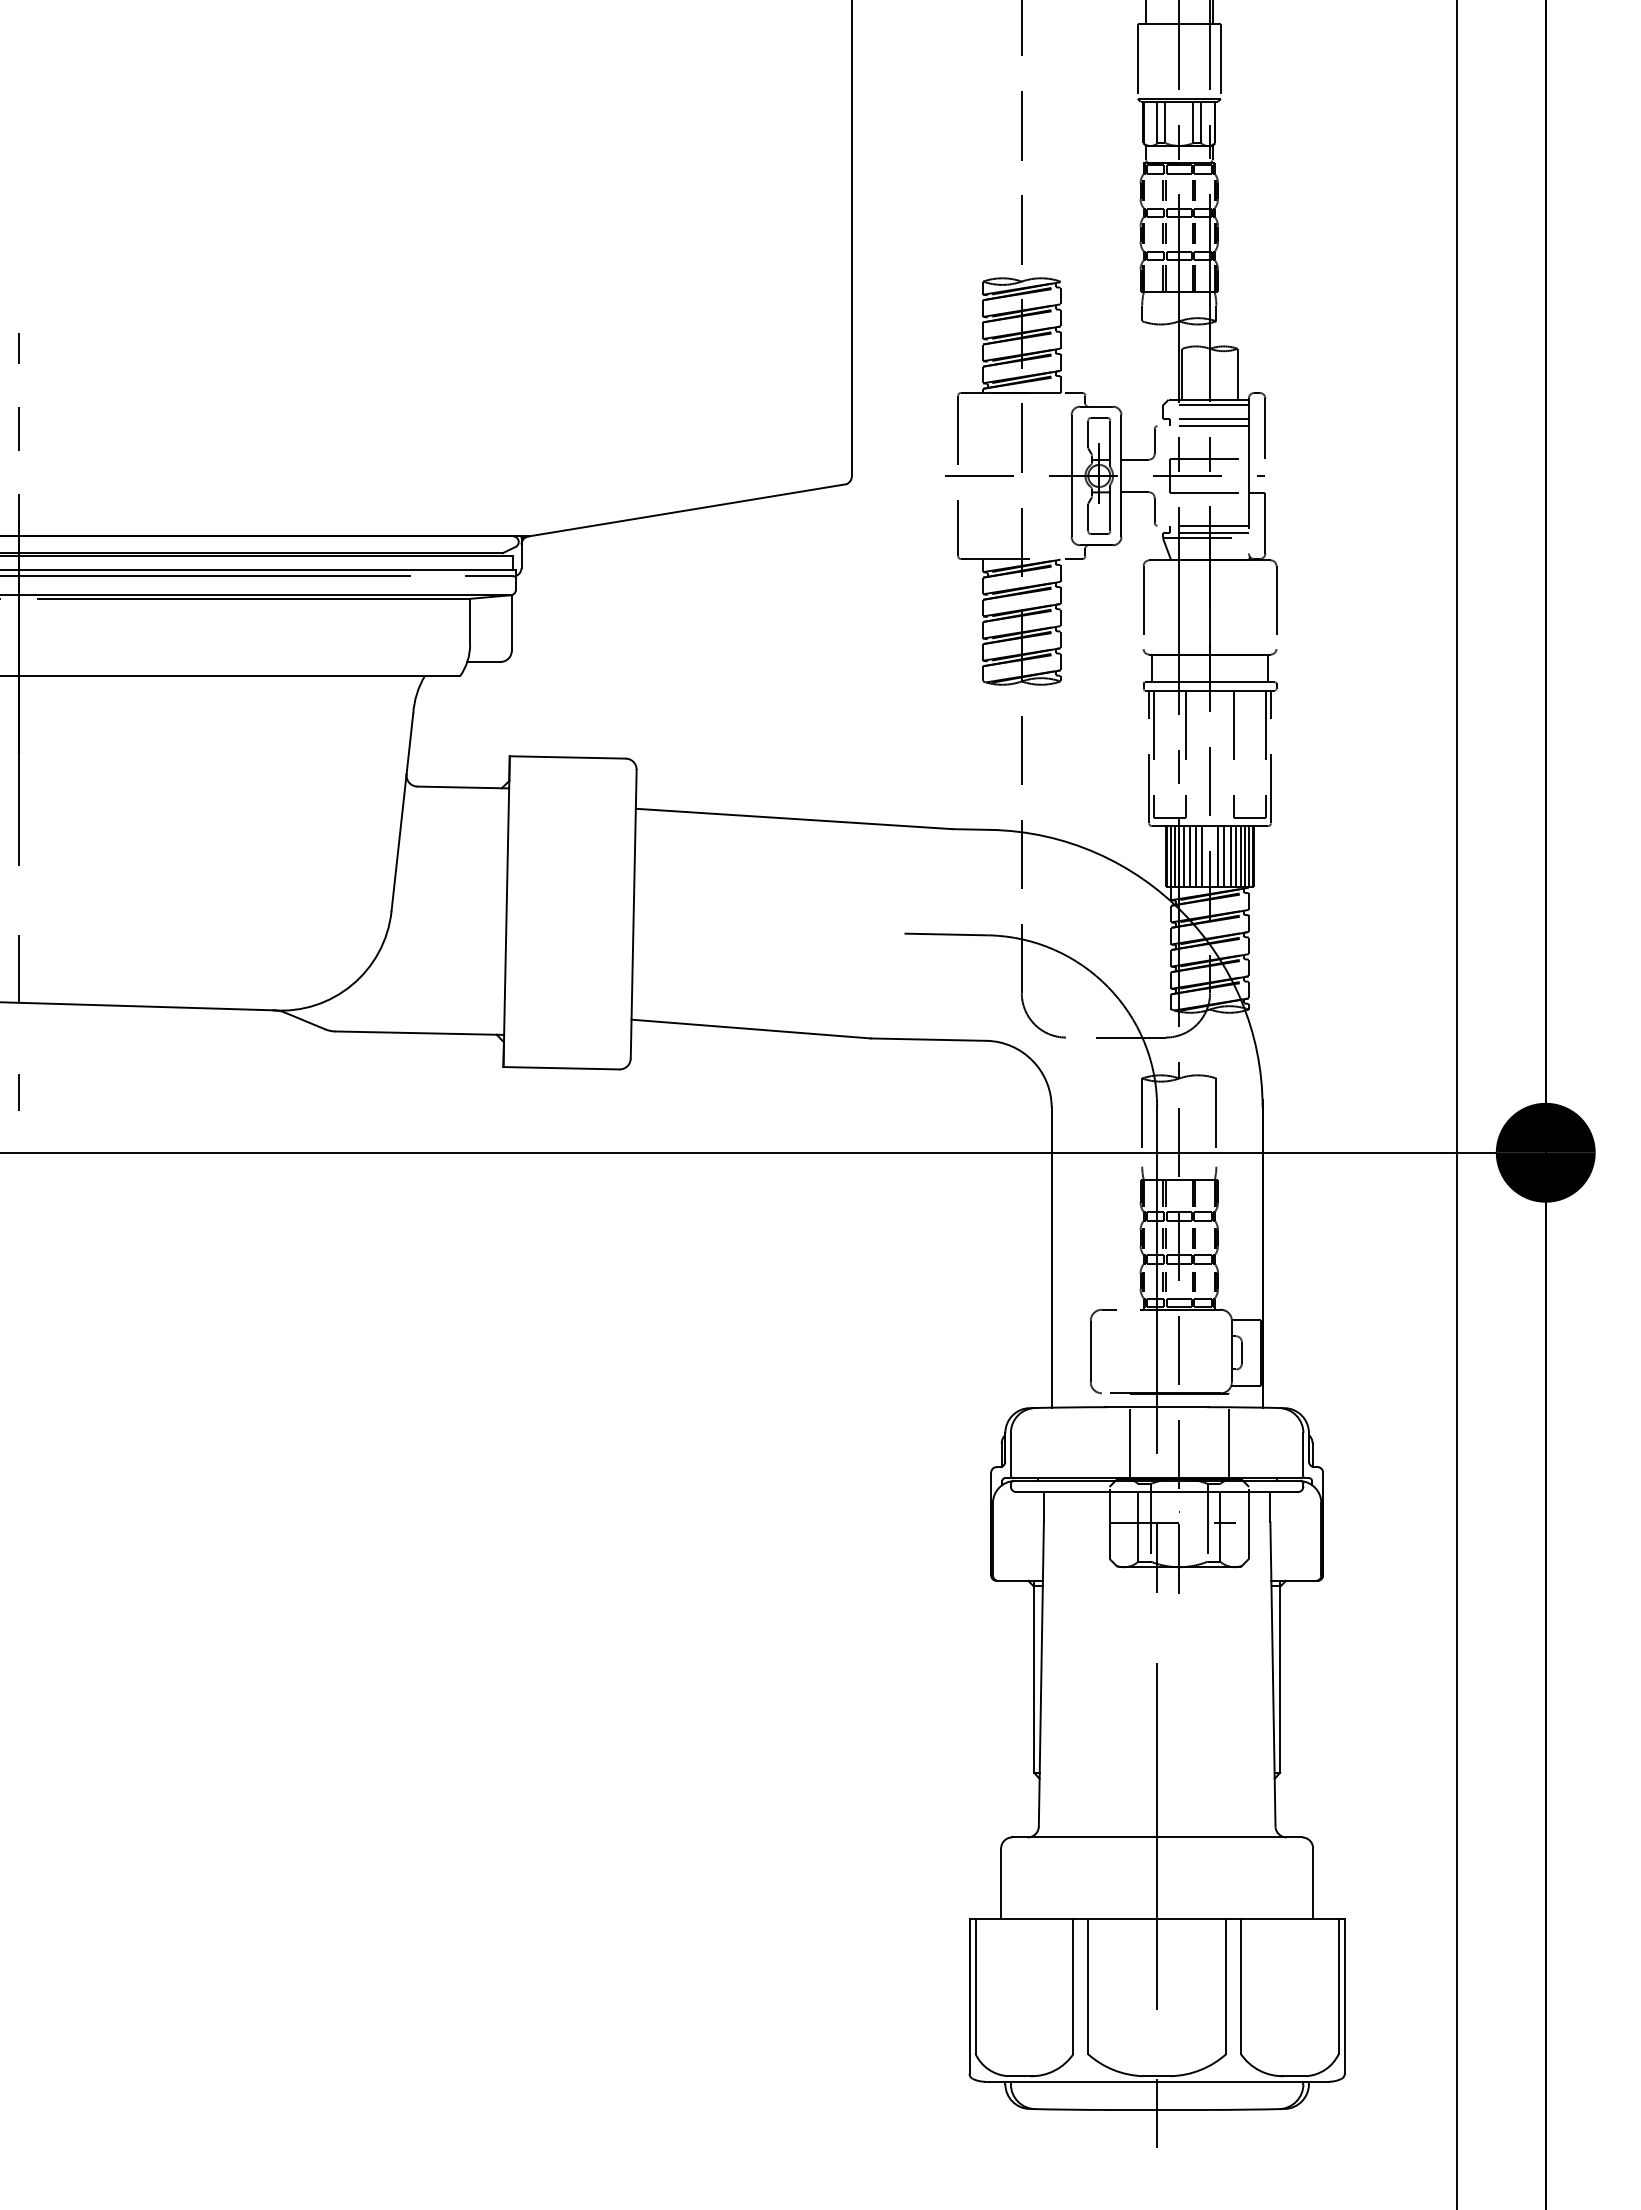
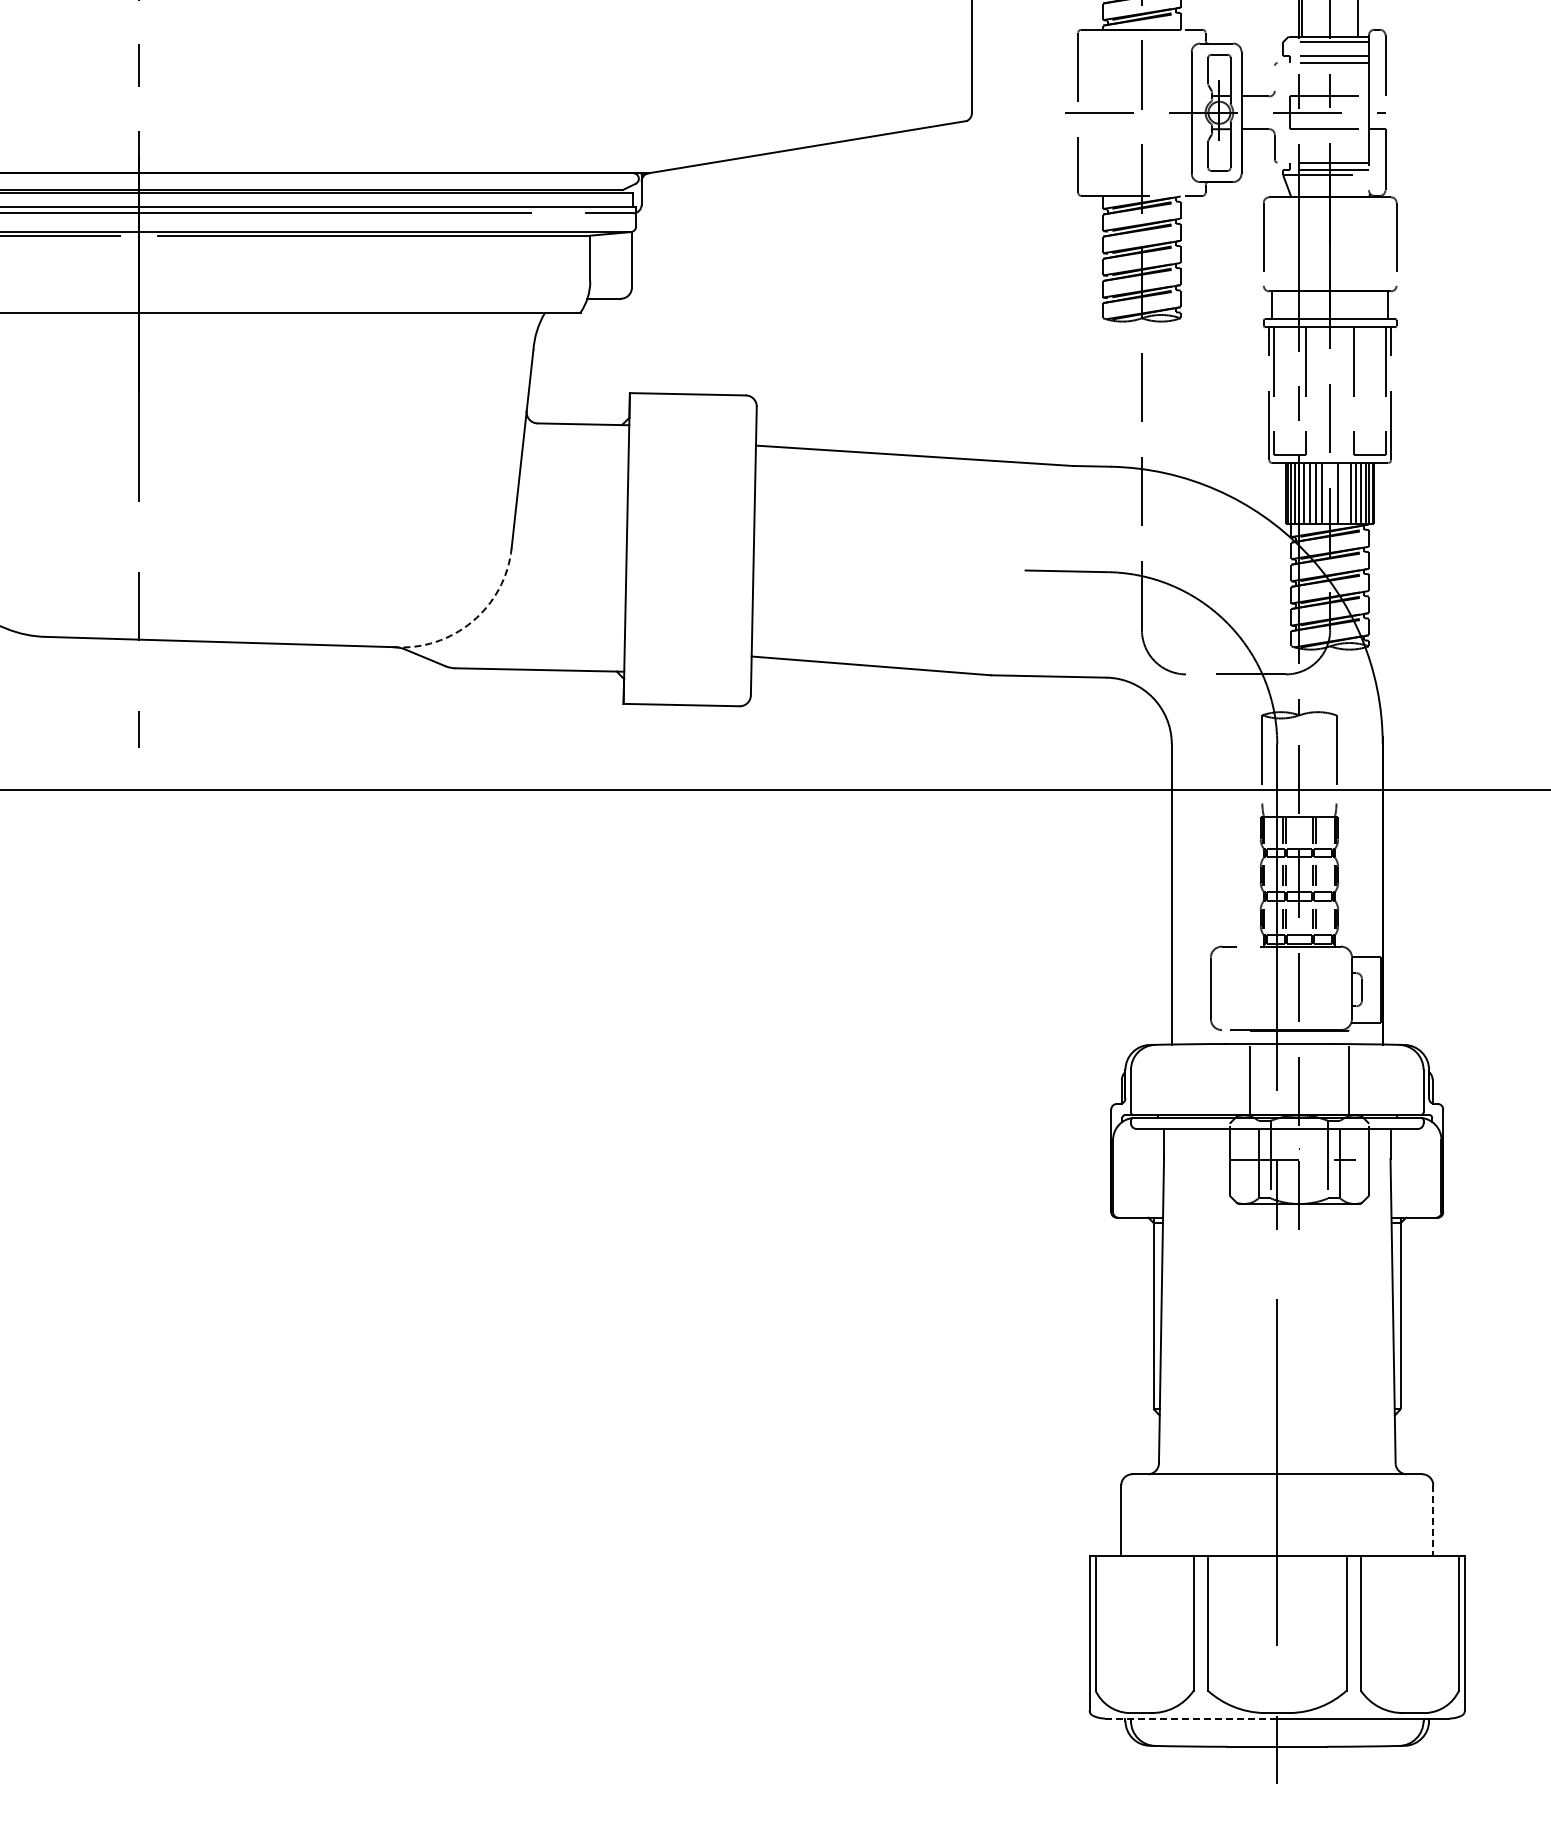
line: (1154, 441) -> (1274, 78), removed
line: (1224, 856) -> (1344, 493), removed
arc: (352, 984) -> (472, 621), solid -> dashed
line: (1313, 1884) -> (1433, 1521), solid -> dashed
line: (1070, 2081) -> (1190, 1718), solid -> dashed

